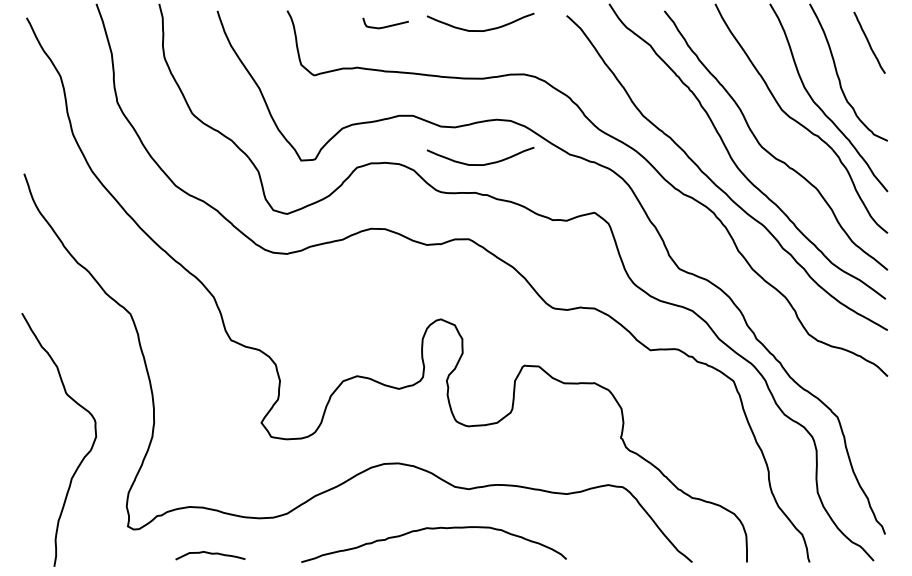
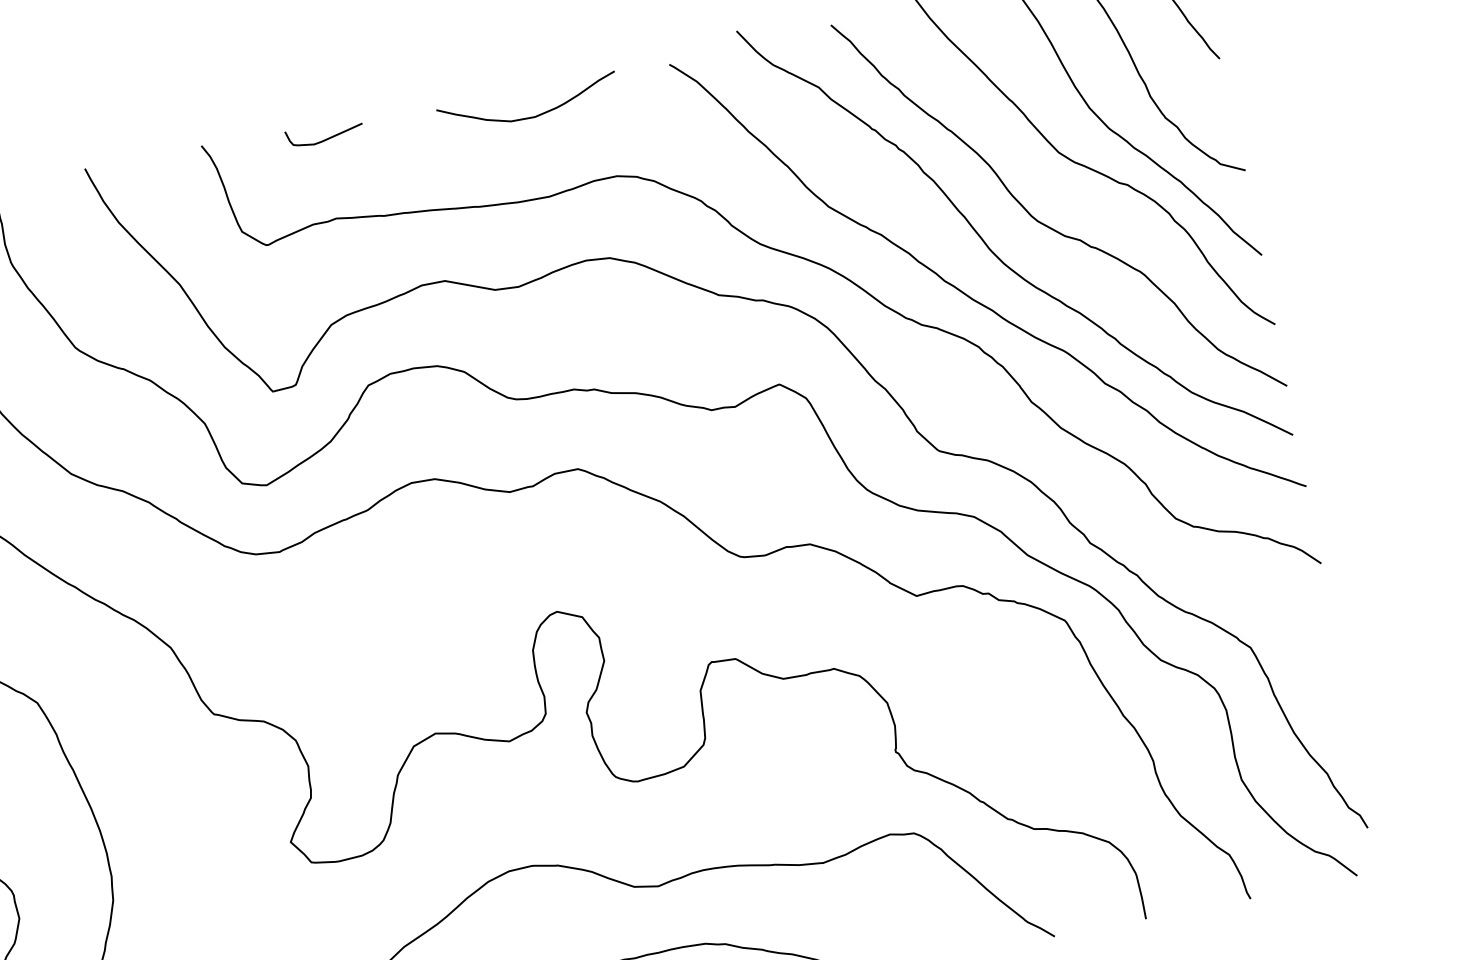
curve: (387, 25) -> (328, 136), moved
curve: (484, 163) -> (579, 337), removed

